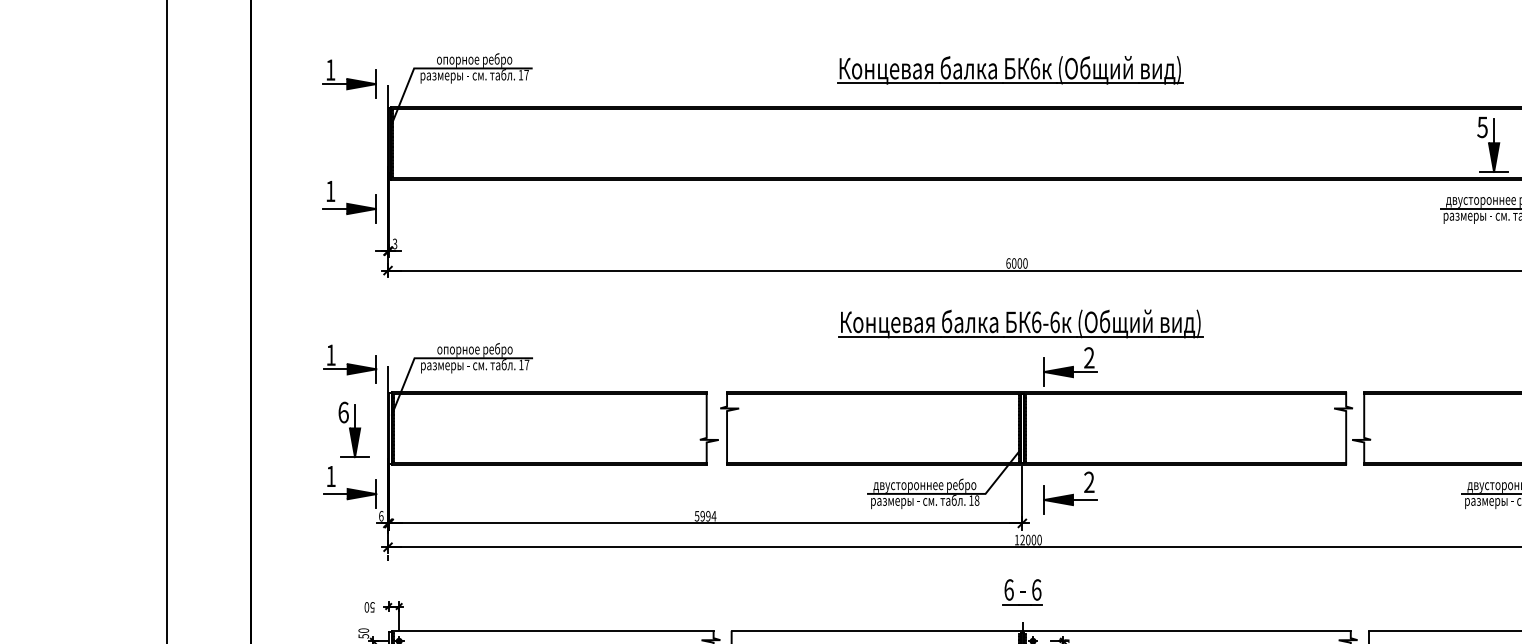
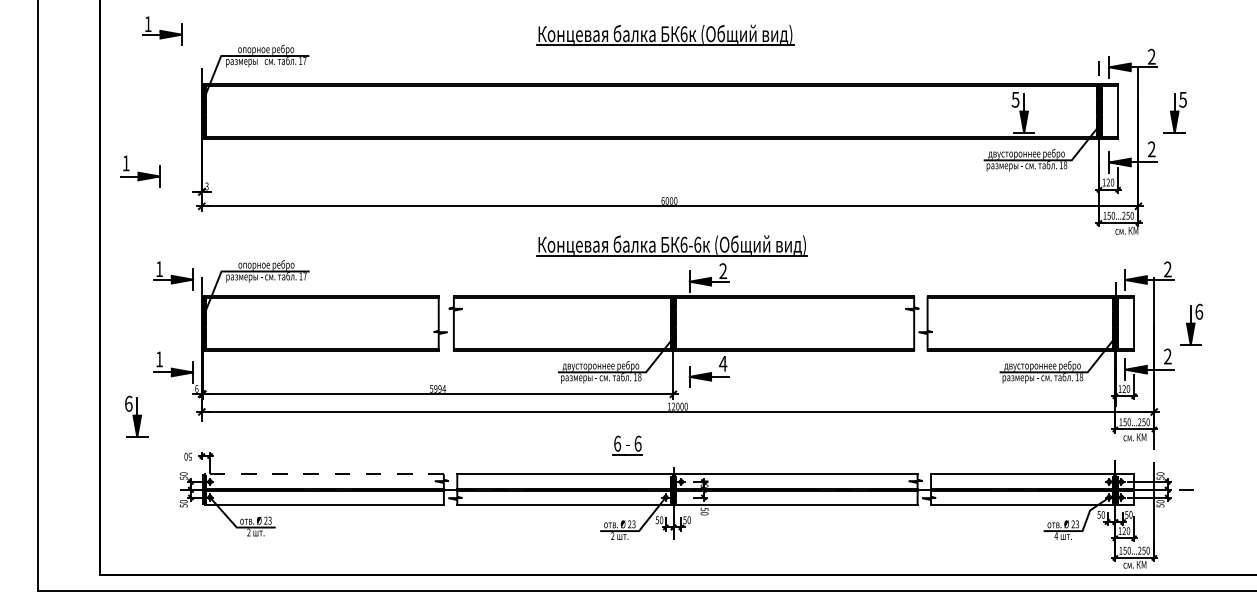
part: (1010, 69) -> (665, 34), moved
part: (349, 78) -> (162, 30), moved
part: (349, 202) -> (140, 171), moved
part: (353, 429) -> (136, 416), moved
text: (1089, 482) -> (723, 363), 2 -> 4
part: (1022, 592) -> (627, 445), moved
line: (553, 631) -> (324, 474), solid -> dashed

